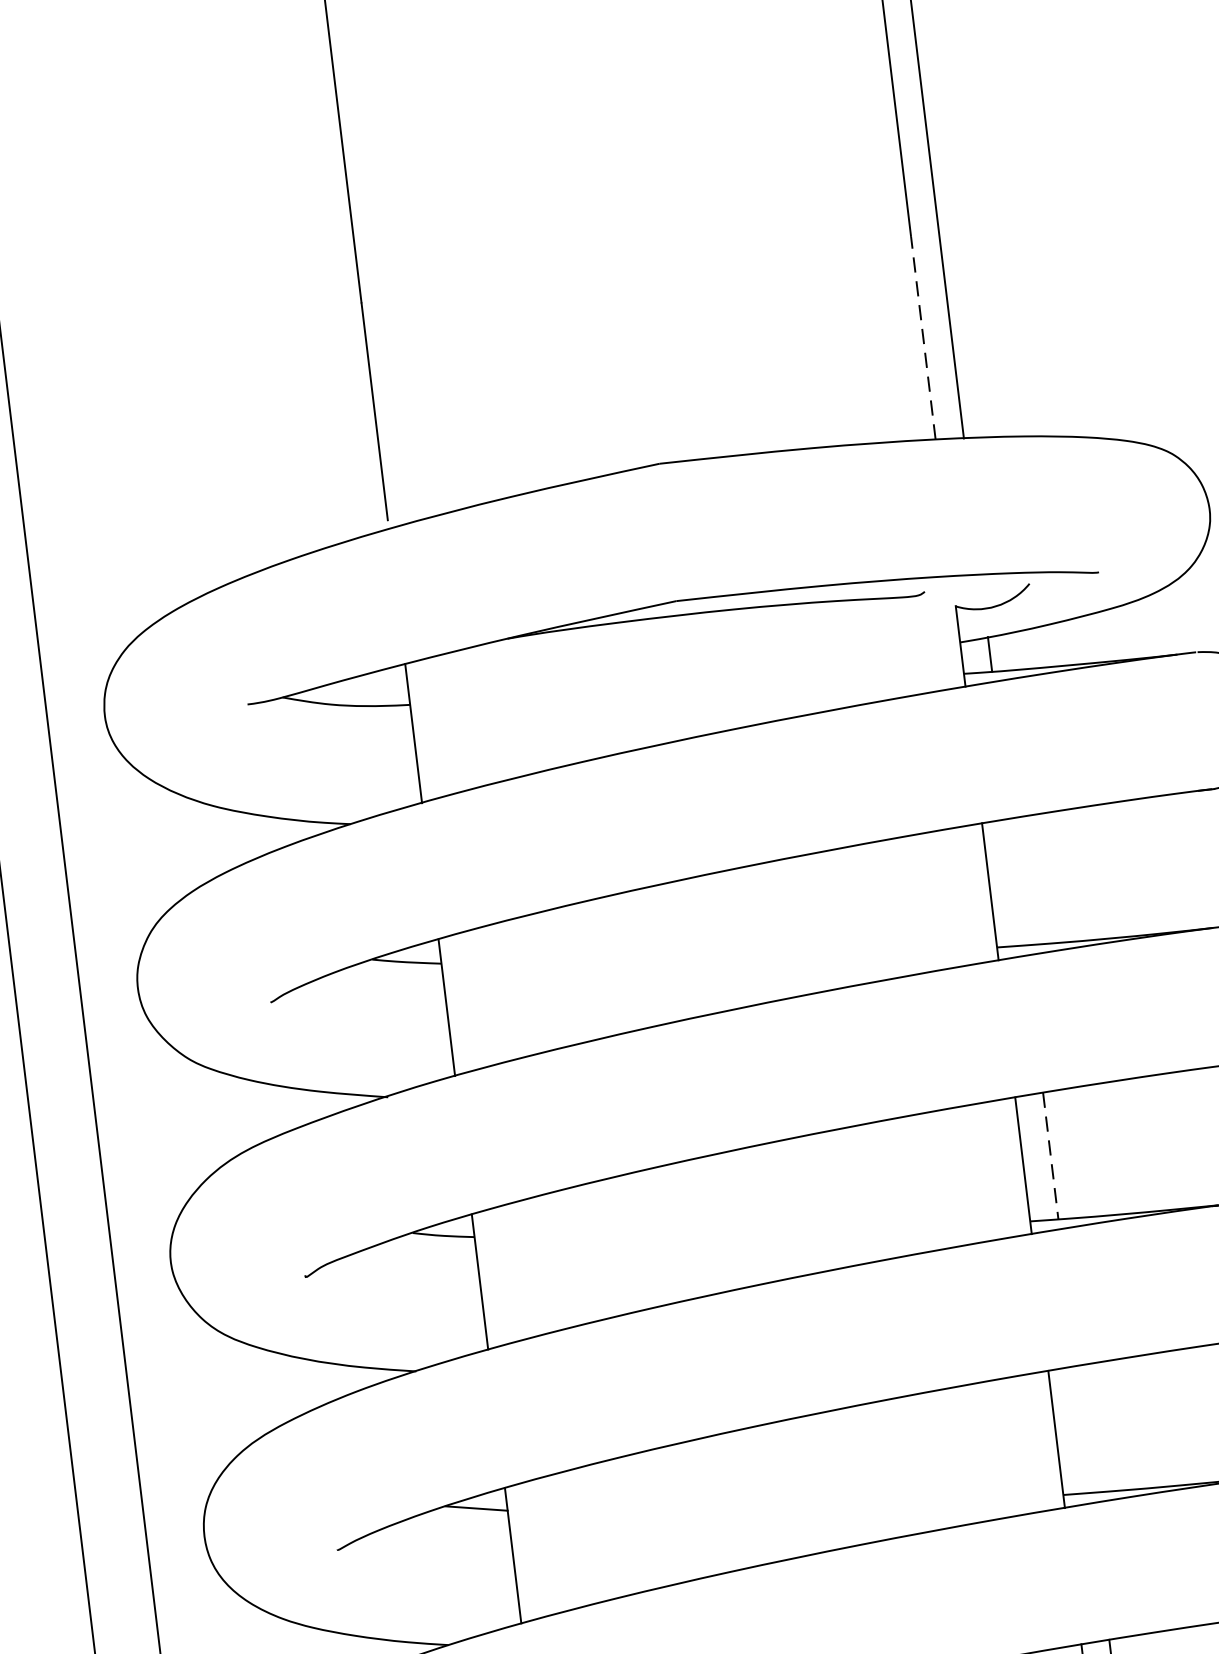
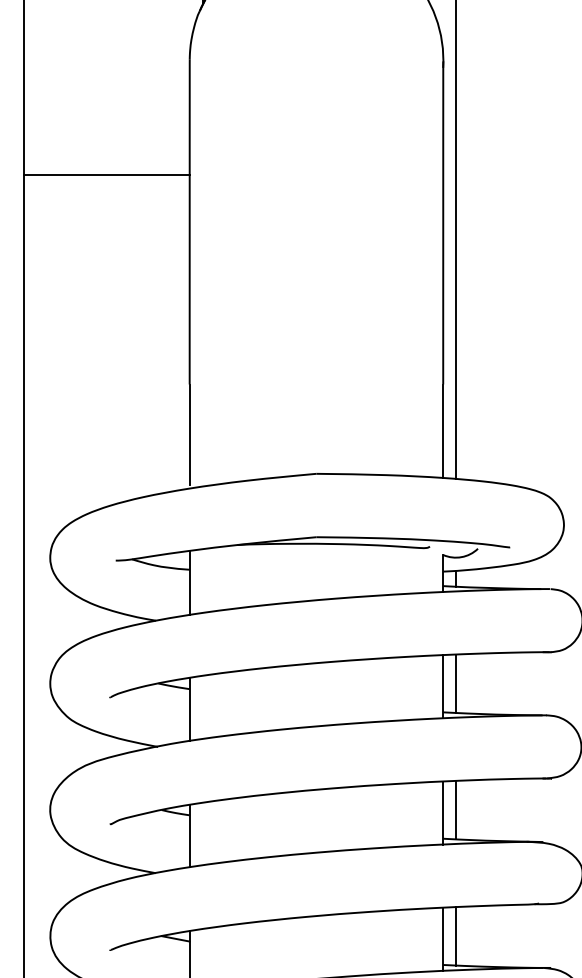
line: (924, 338) -> (443, 431), dashed -> solid
line: (1018, 881) -> (456, 683), added
line: (1051, 1156) -> (456, 810), dashed -> solid
line: (1084, 1429) -> (456, 936), added

